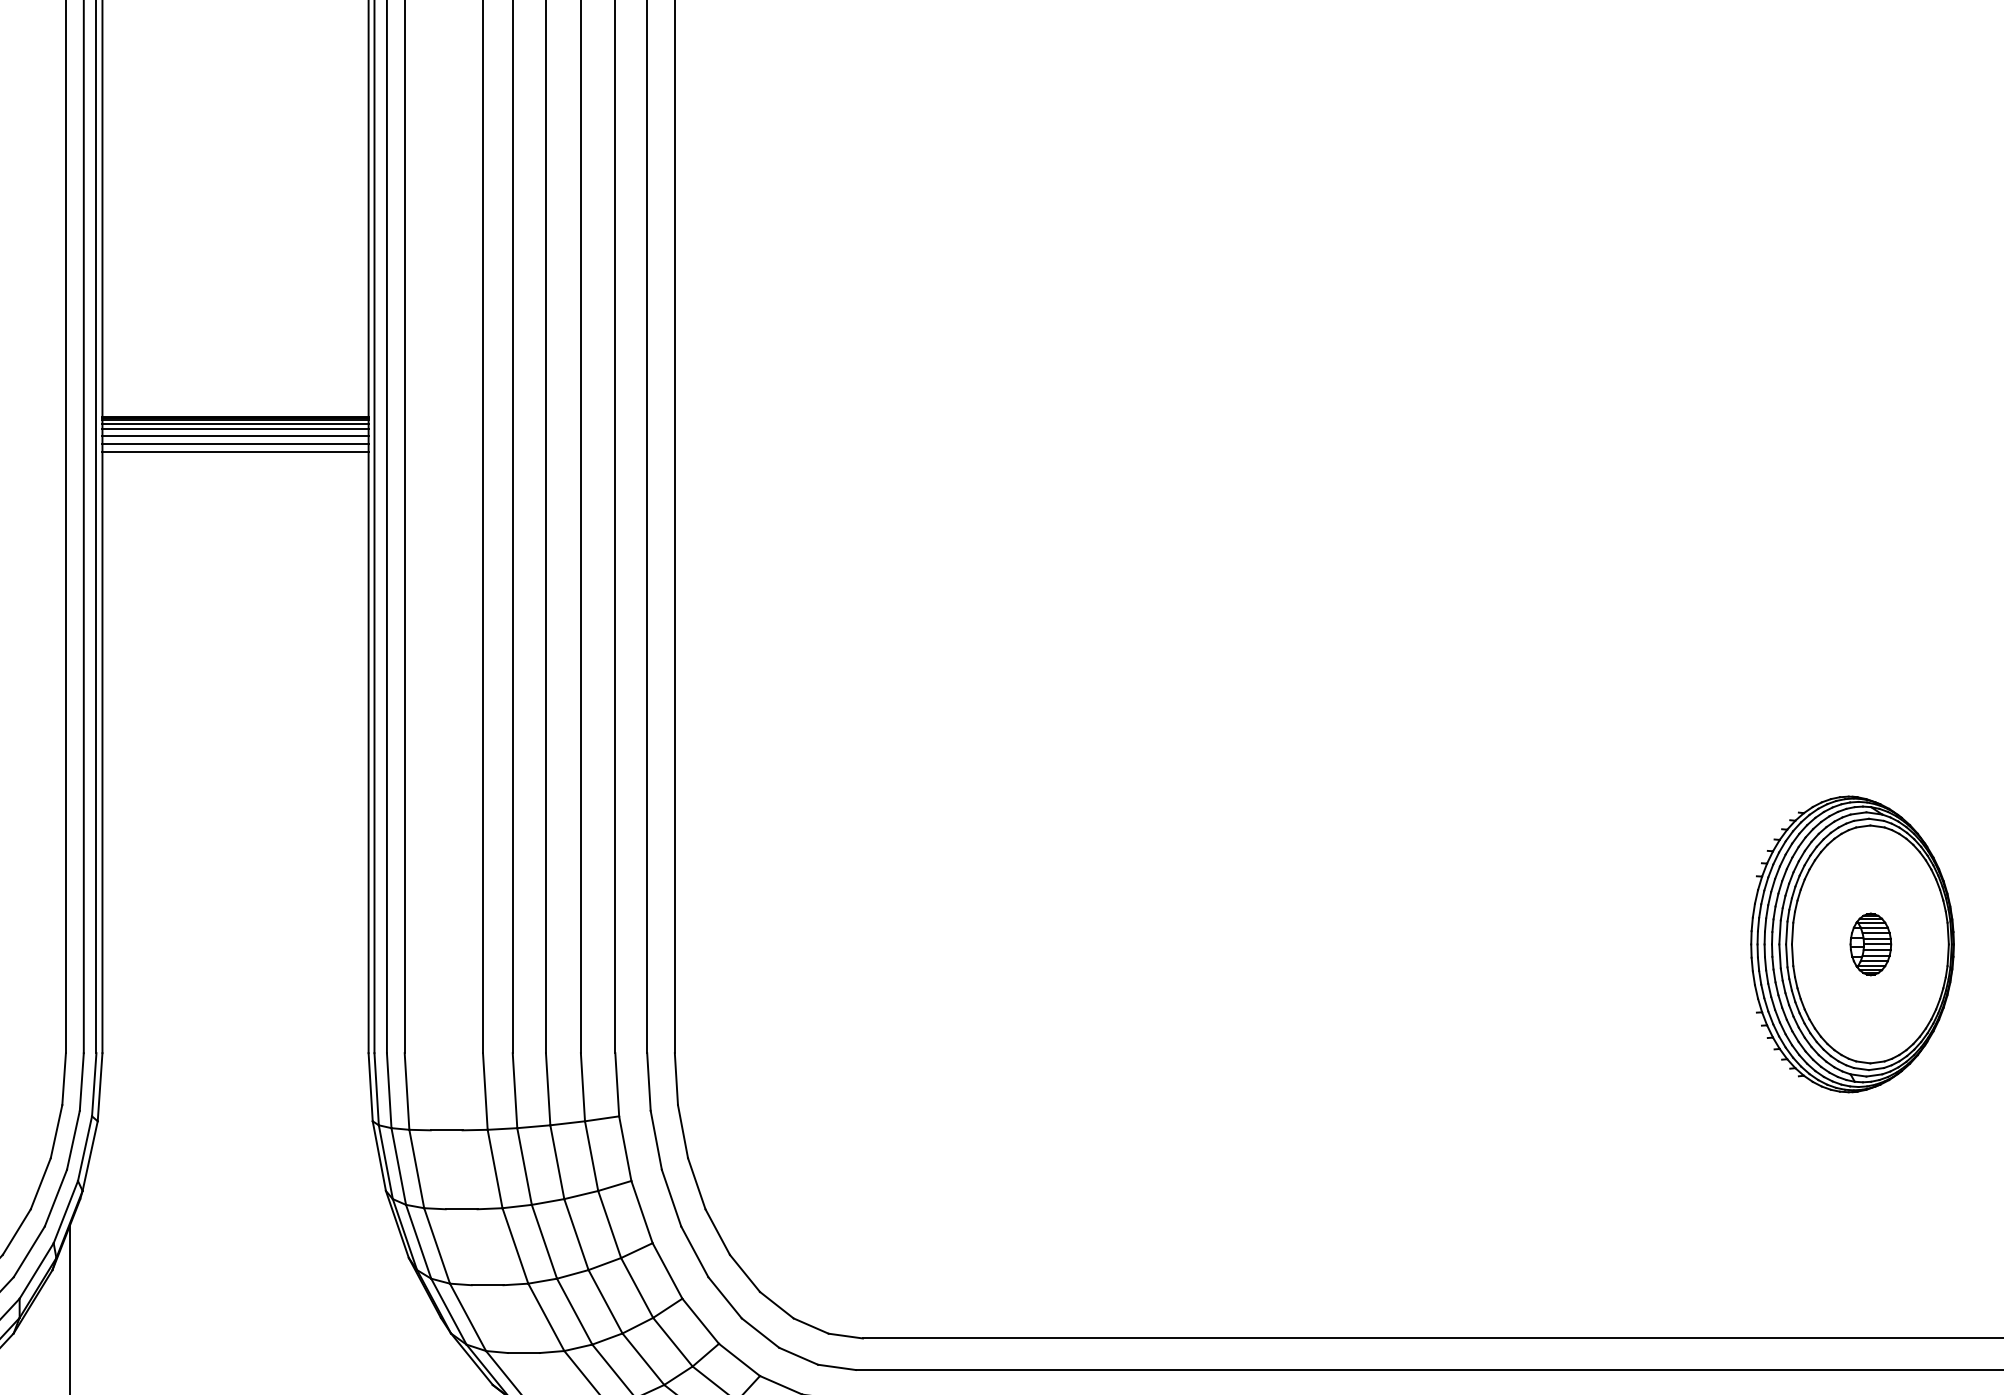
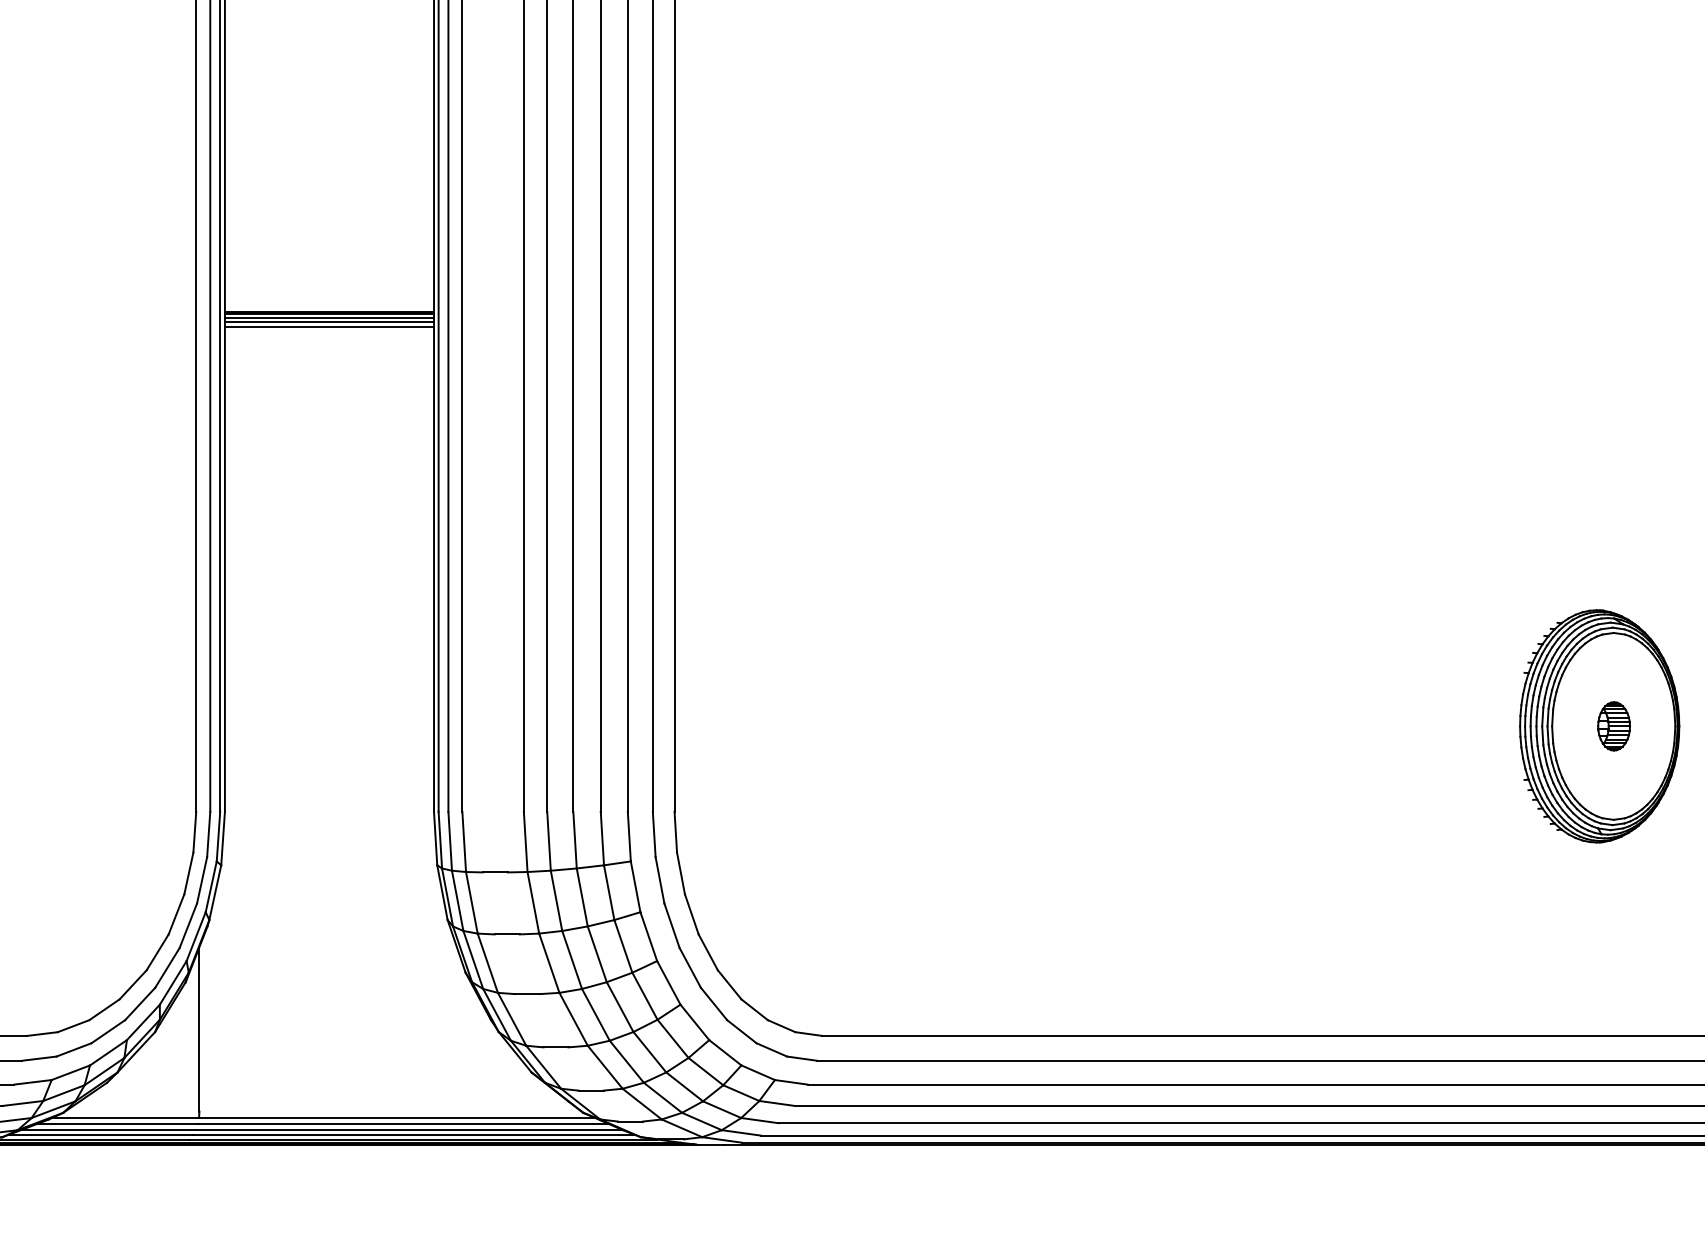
line: (235, 444) -> (329, 333), removed
line: (235, 451) -> (329, 339), removed

